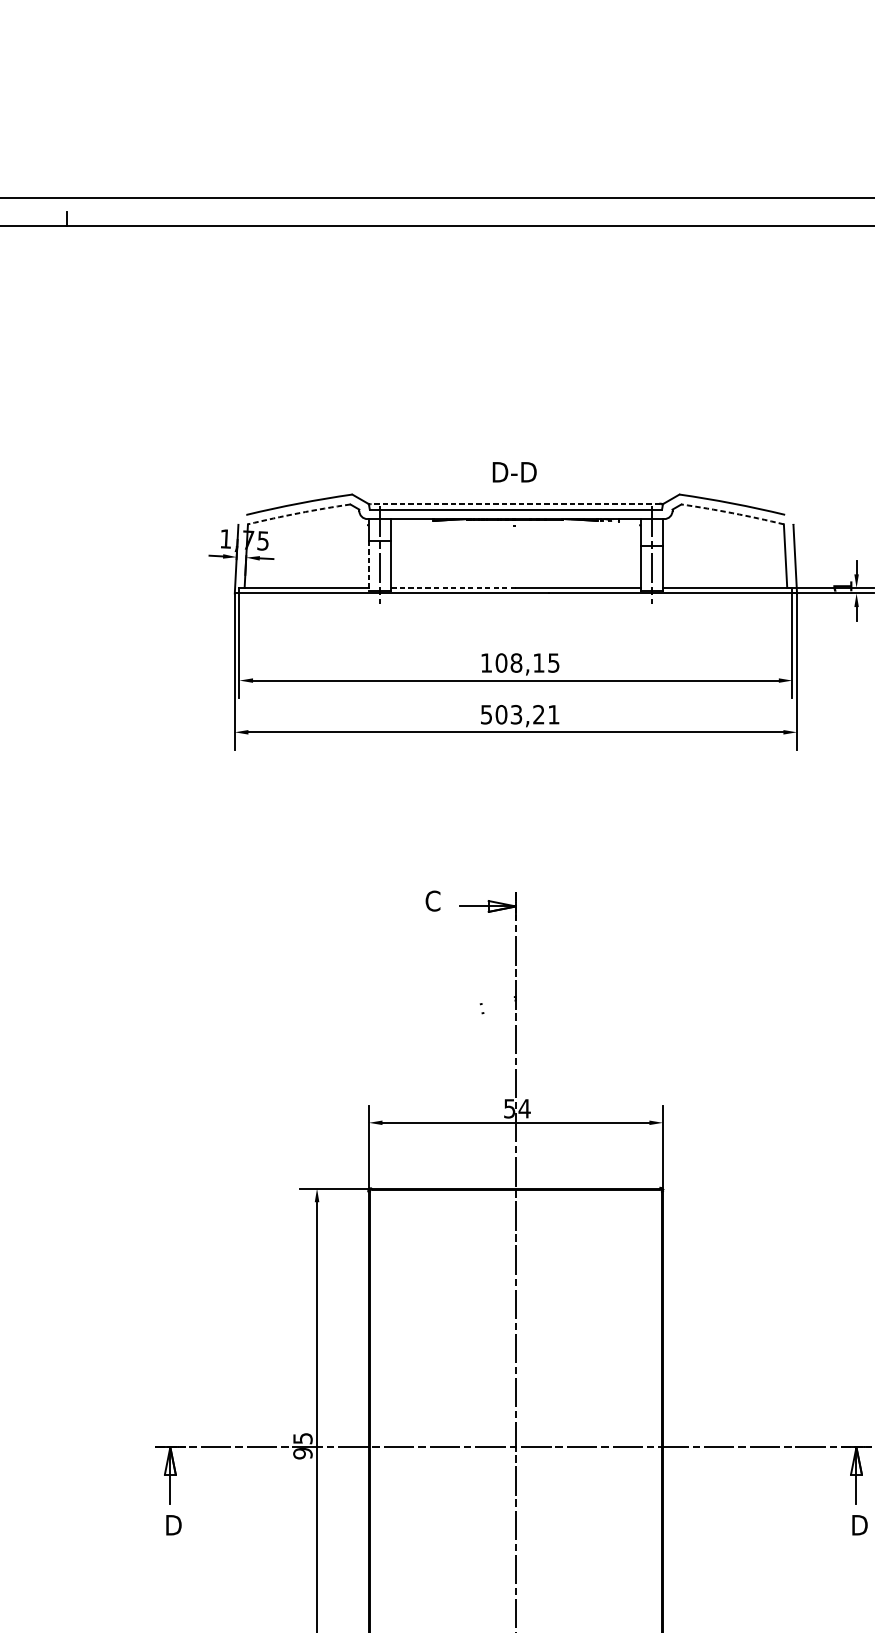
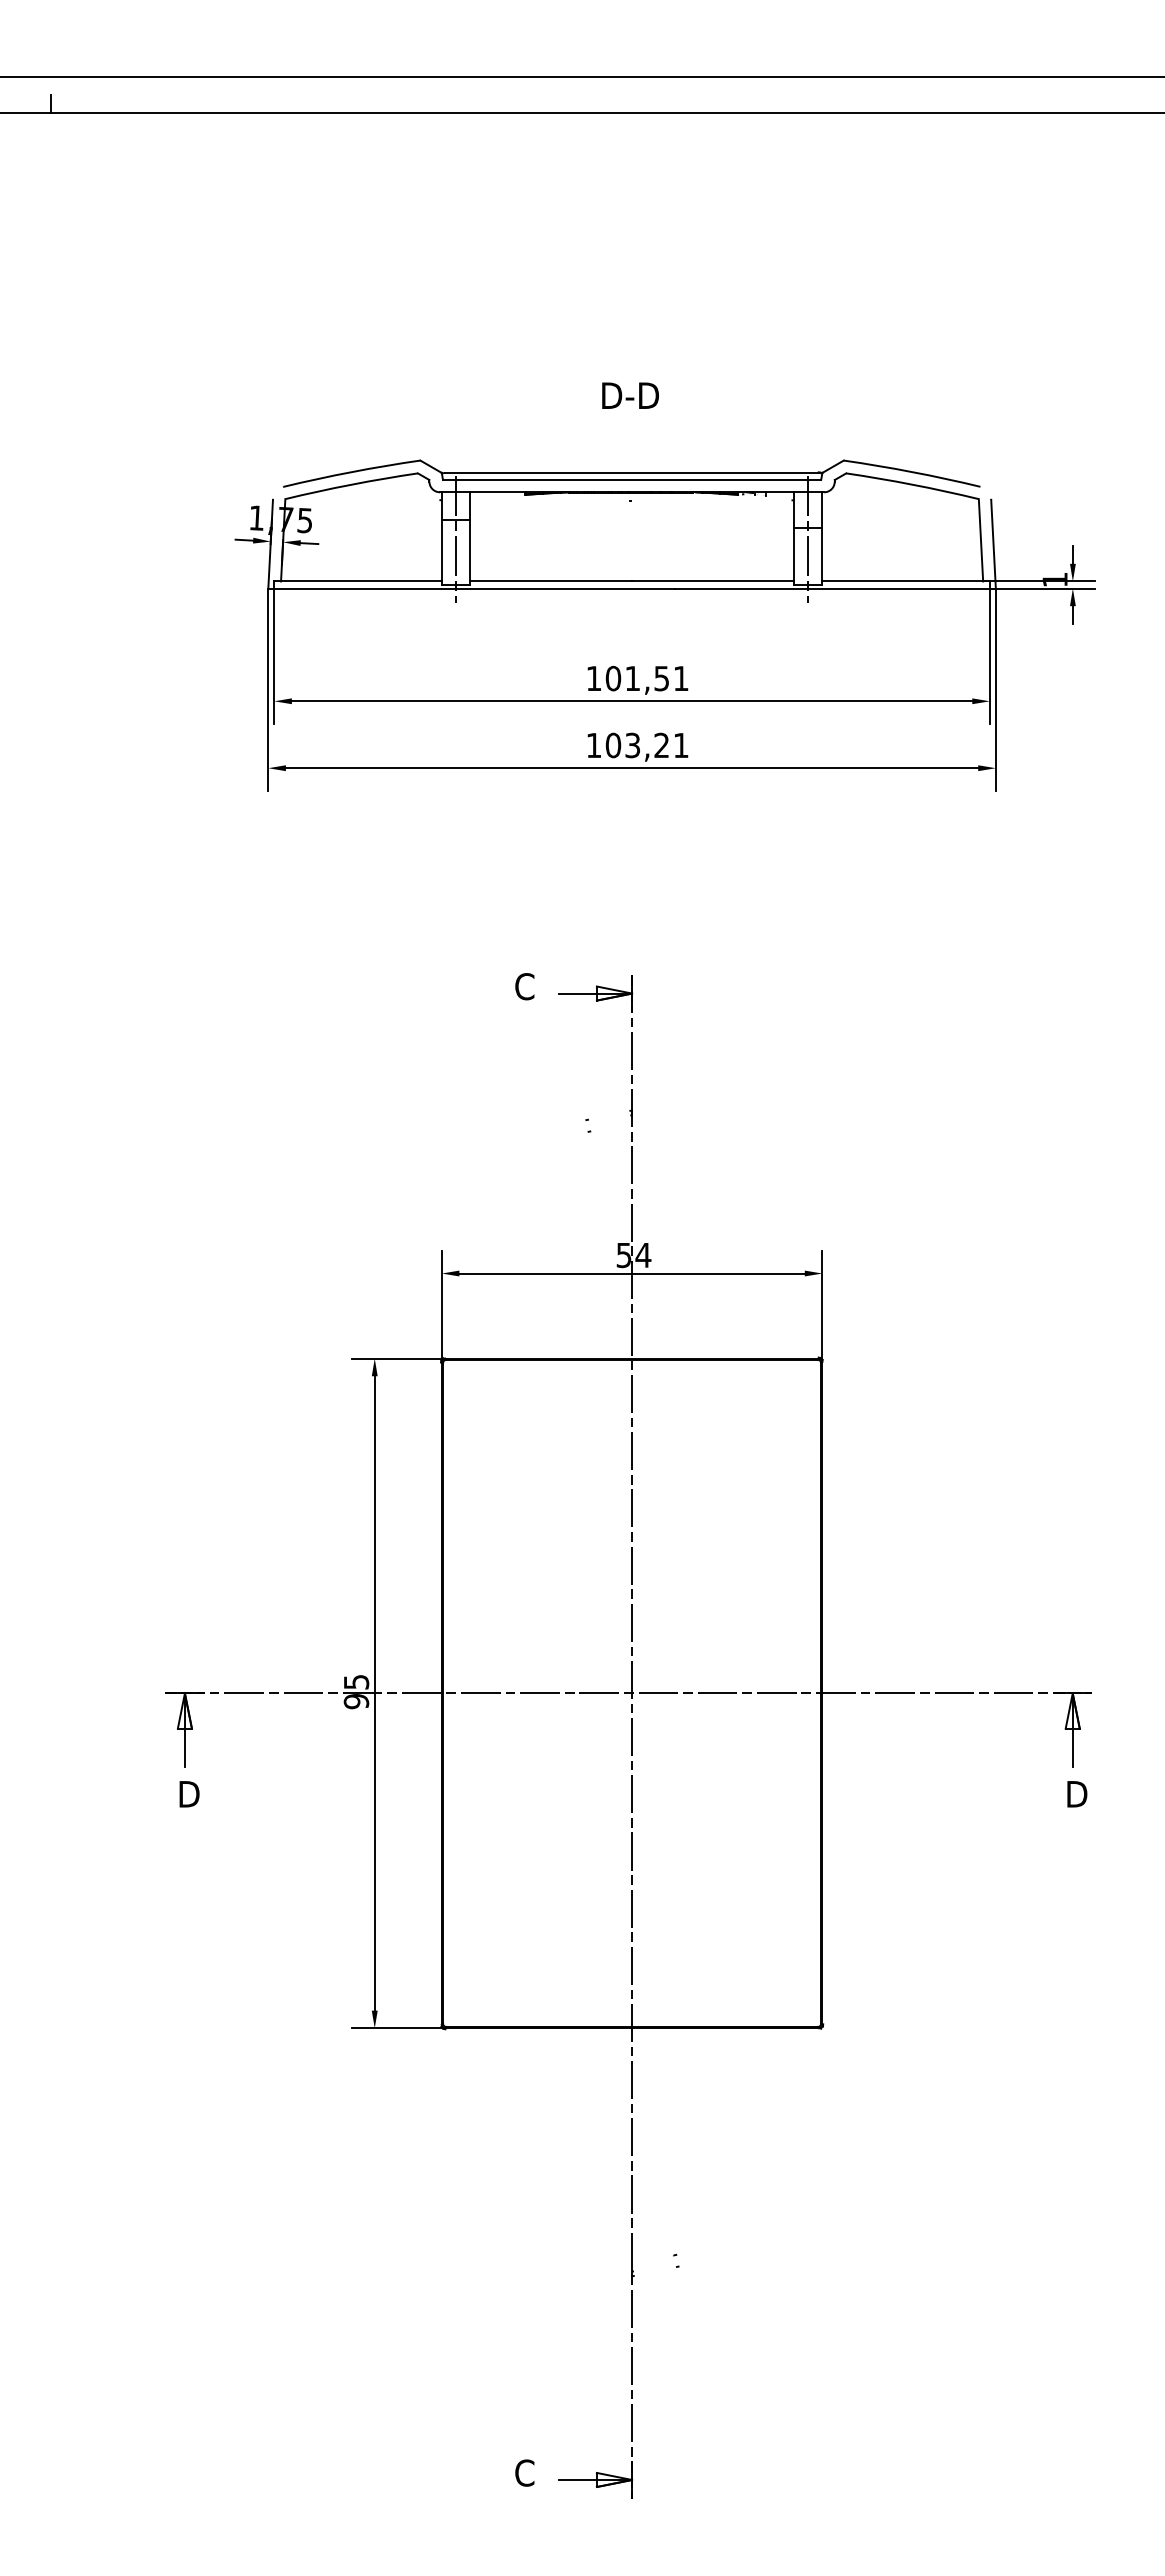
text: (514, 472) -> (630, 395), moved
line: (516, 503) -> (632, 472), dashed -> solid
arc: (299, 513) -> (351, 484), dashed -> solid
arc: (732, 513) -> (912, 484), dashed -> solid
line: (368, 566) -> (441, 553), dashed -> solid
line: (452, 588) -> (550, 581), dashed -> solid
text: (534, 662) -> (656, 678), 108,15 -> 101,51
text: (486, 714) -> (593, 745), 503,21 -> 103,21

